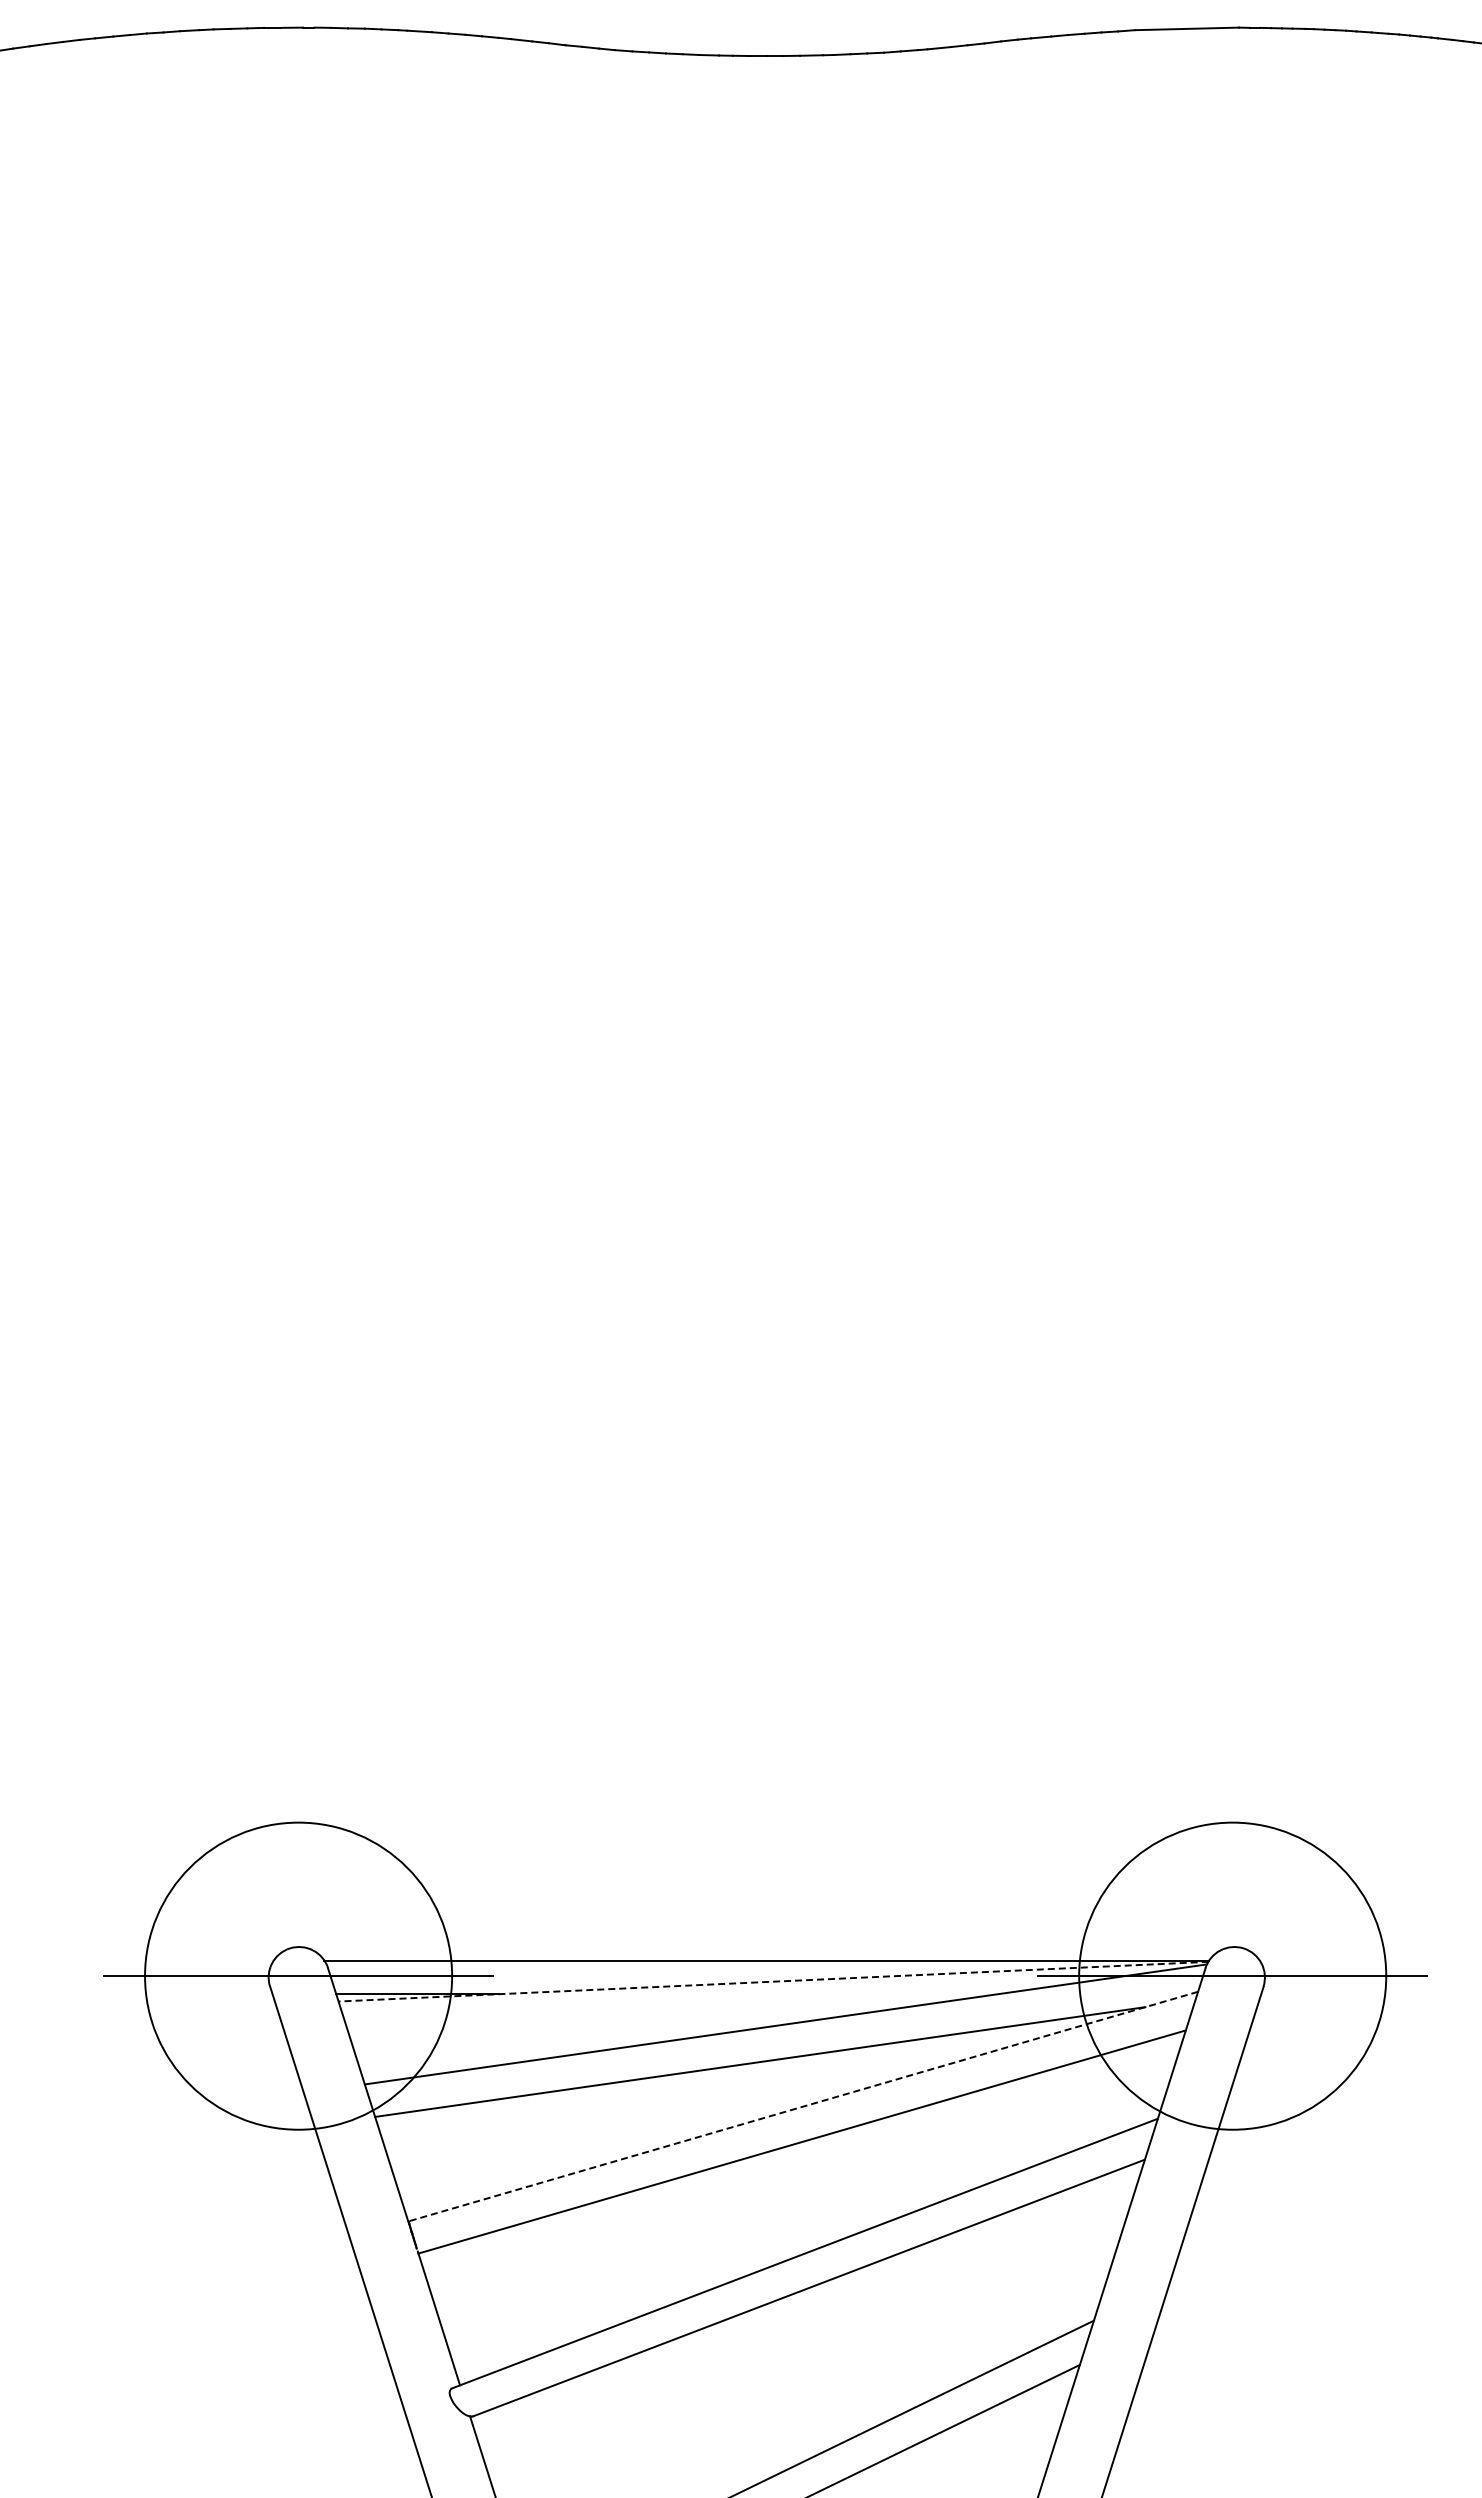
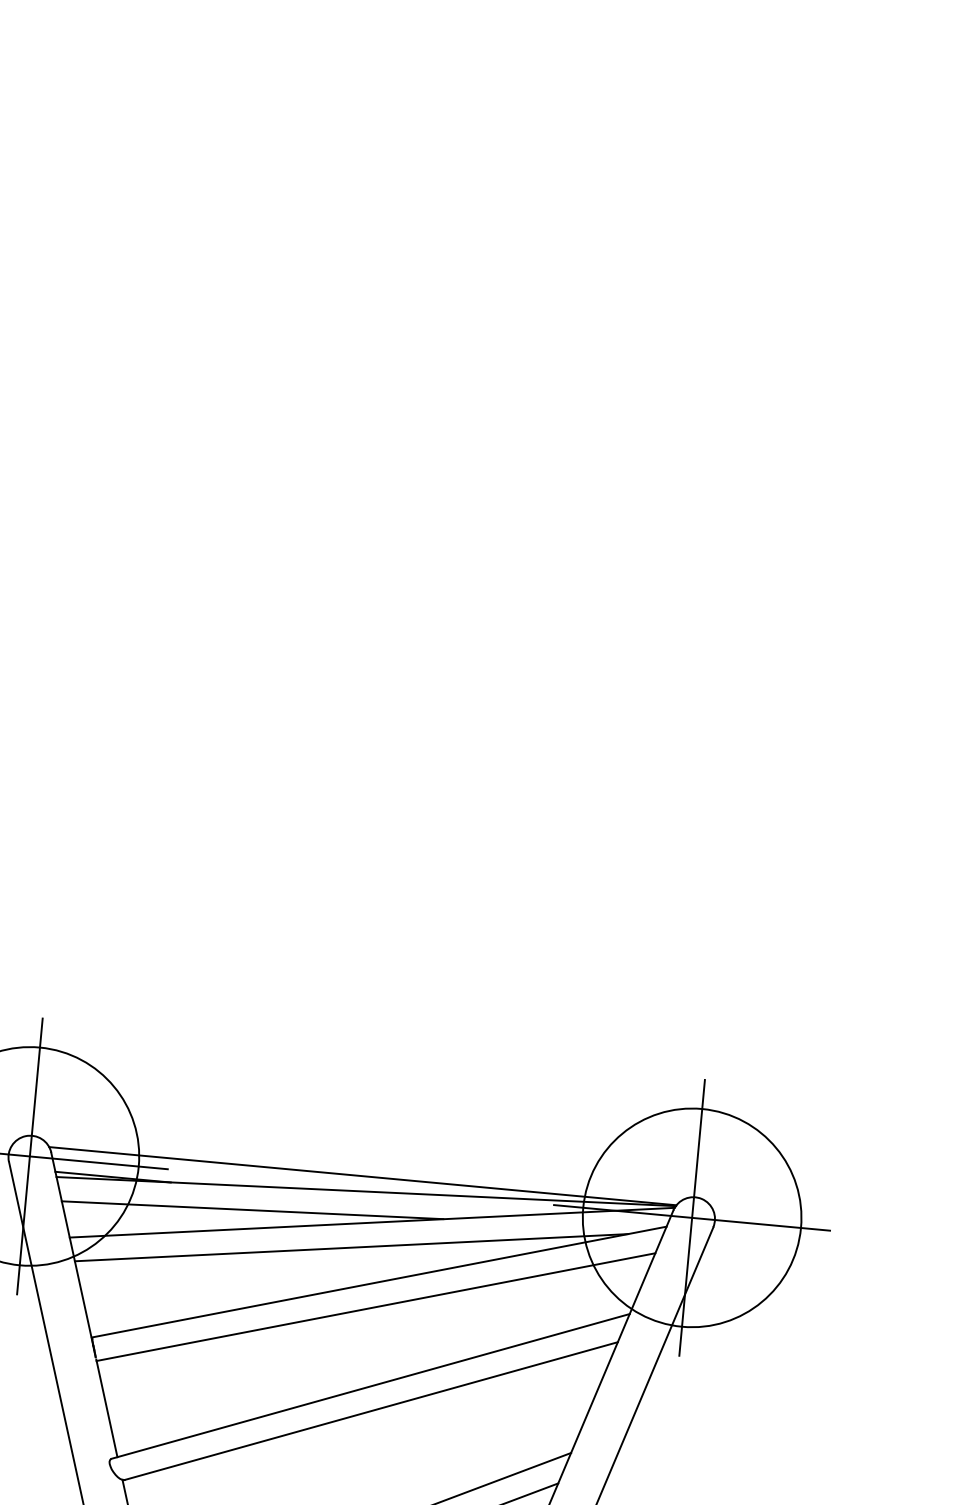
line: (298, 1975) -> (29, 1155), added
line: (1232, 1975) -> (692, 1217), added
line: (773, 1981) -> (366, 1191), dashed -> solid
line: (616, 2022) -> (252, 1210), added
line: (802, 2106) -> (378, 1281), dashed -> solid

